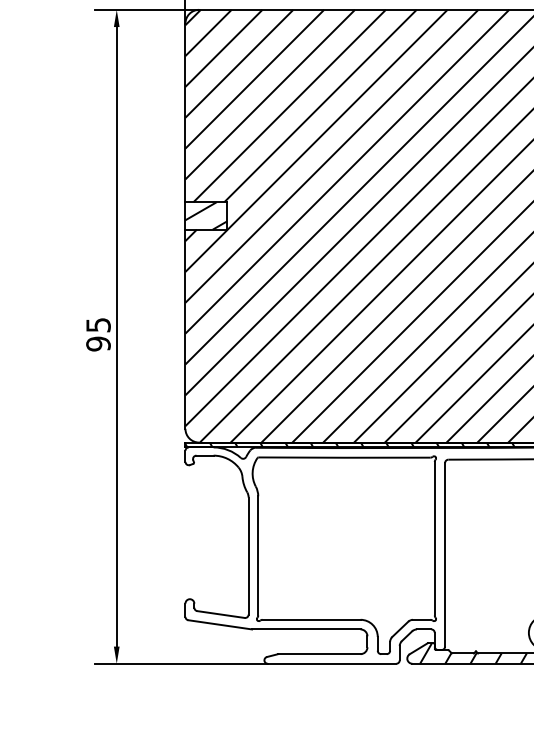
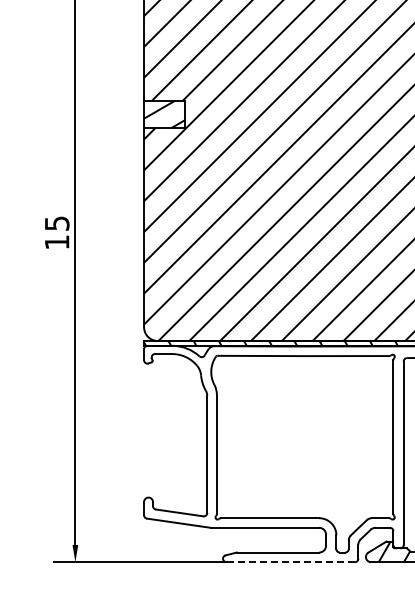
text: (98, 343) -> (57, 241), 95 -> 15
line: (332, 663) -> (291, 561), solid -> dashed

